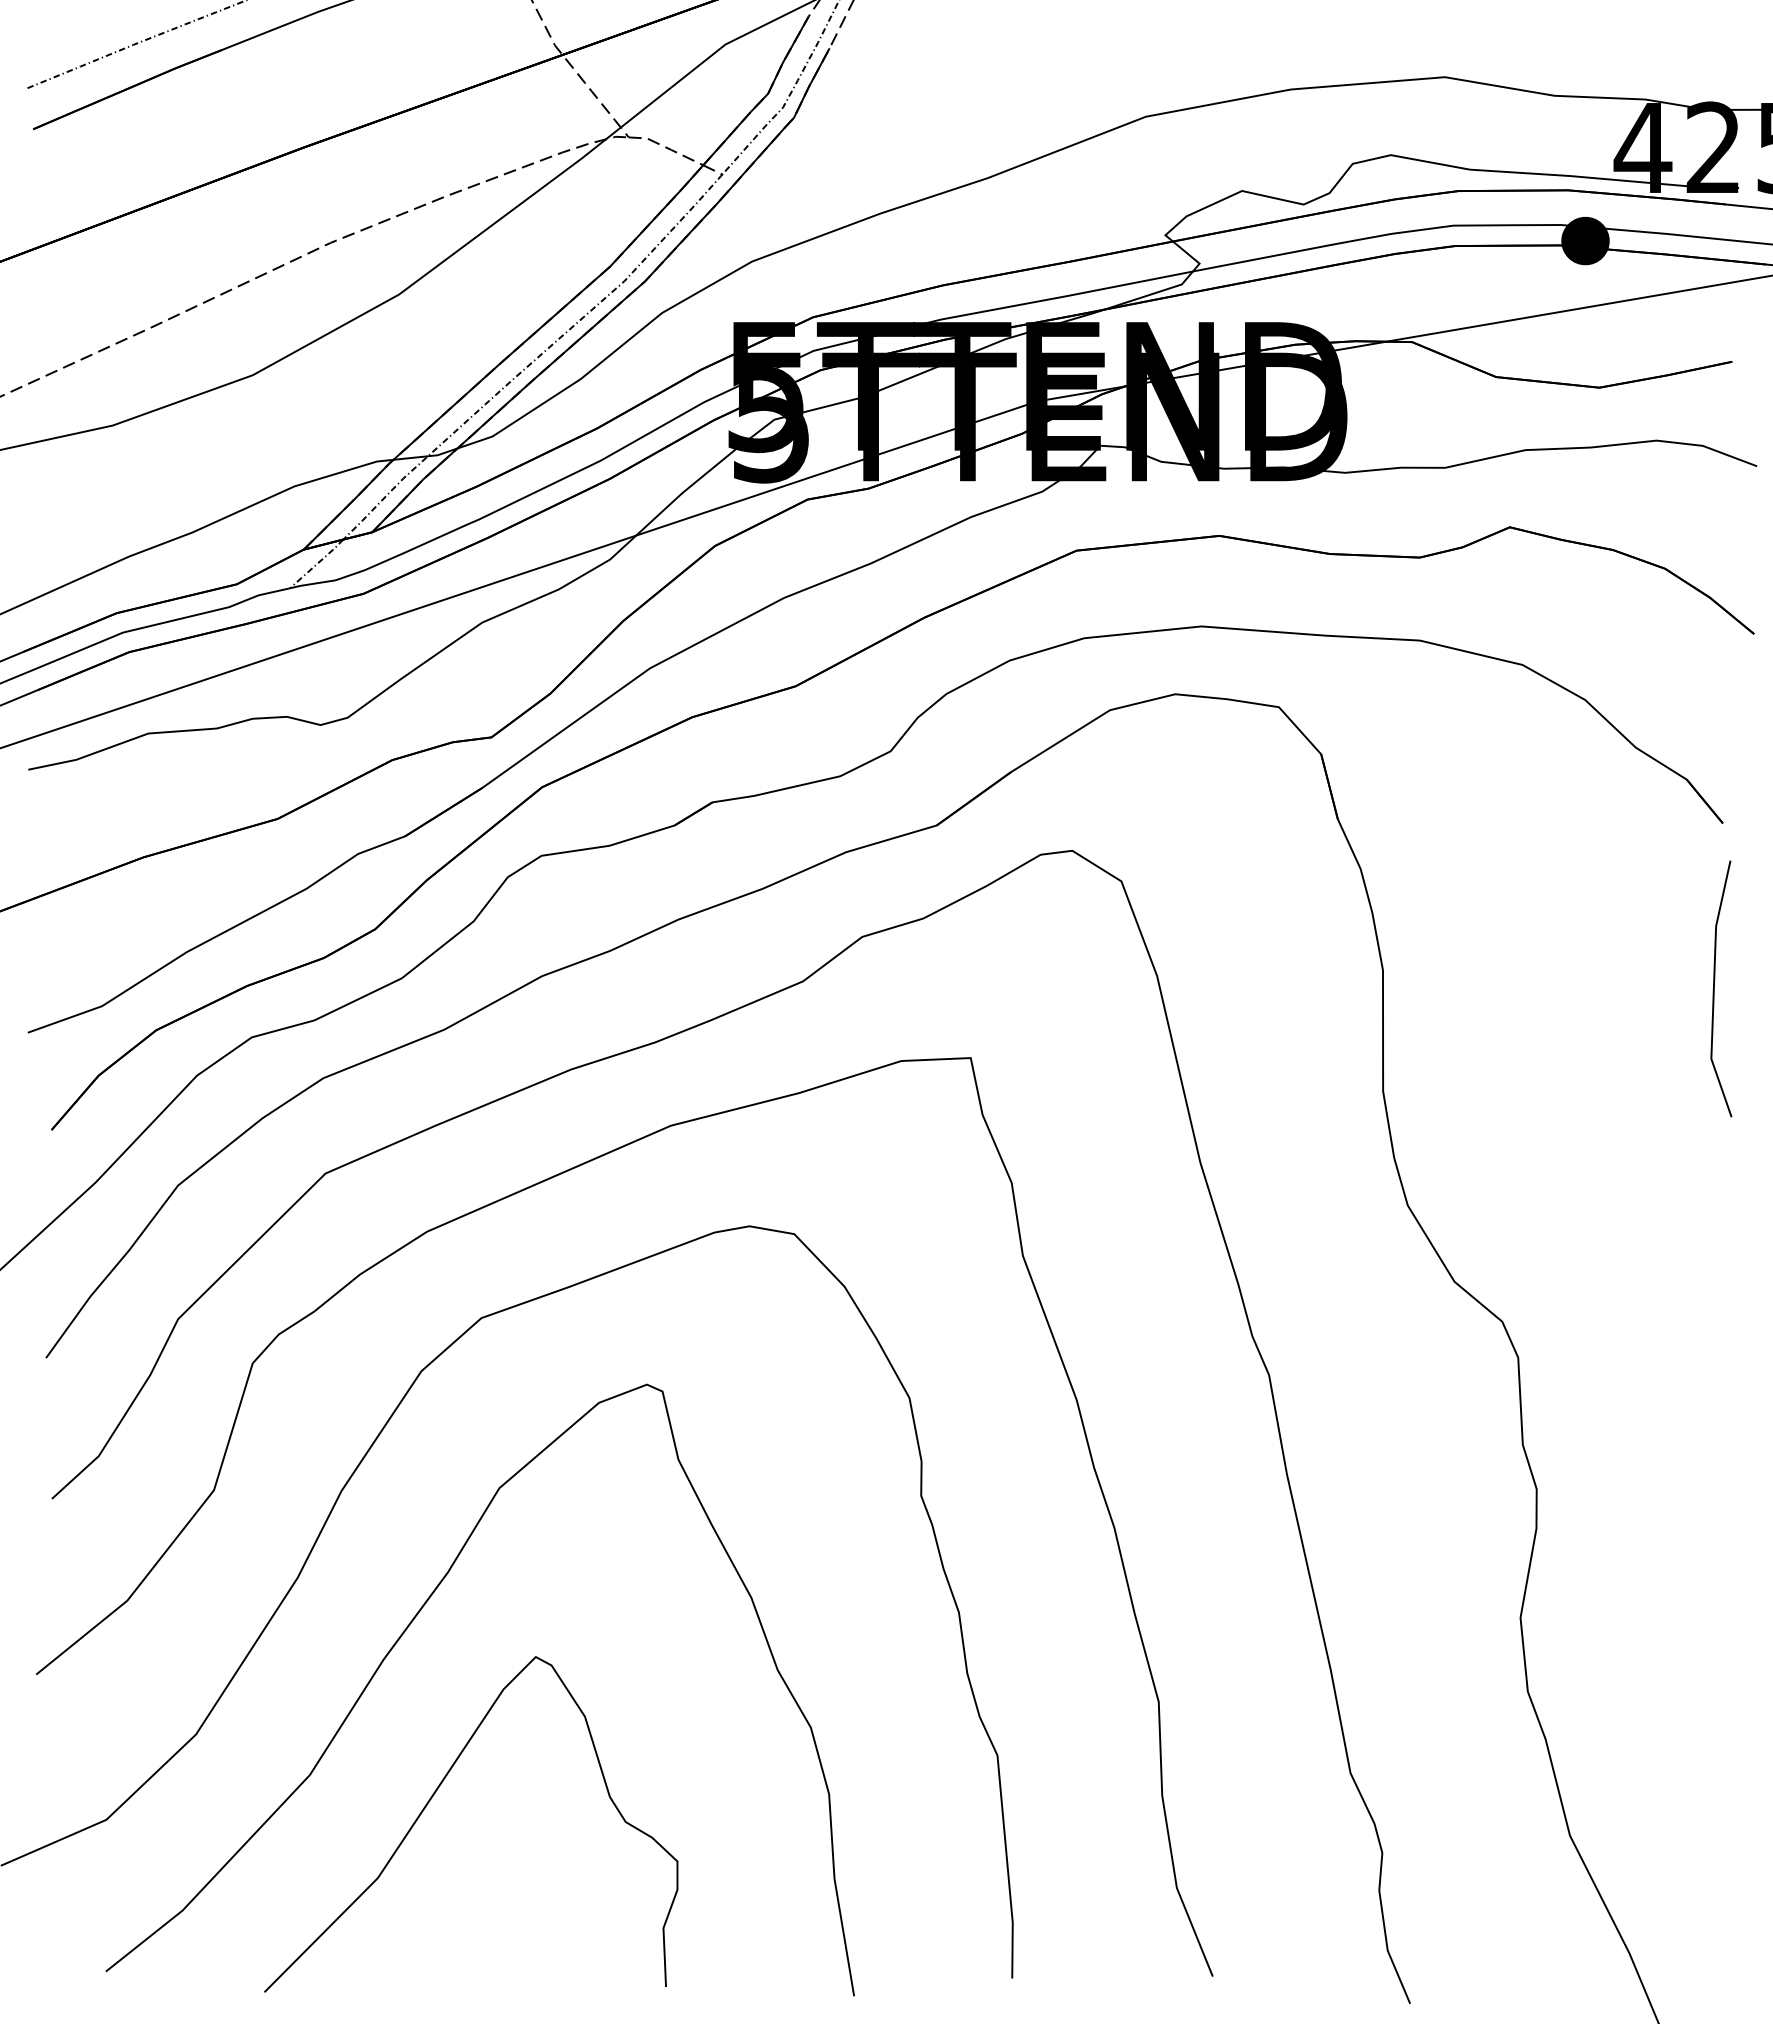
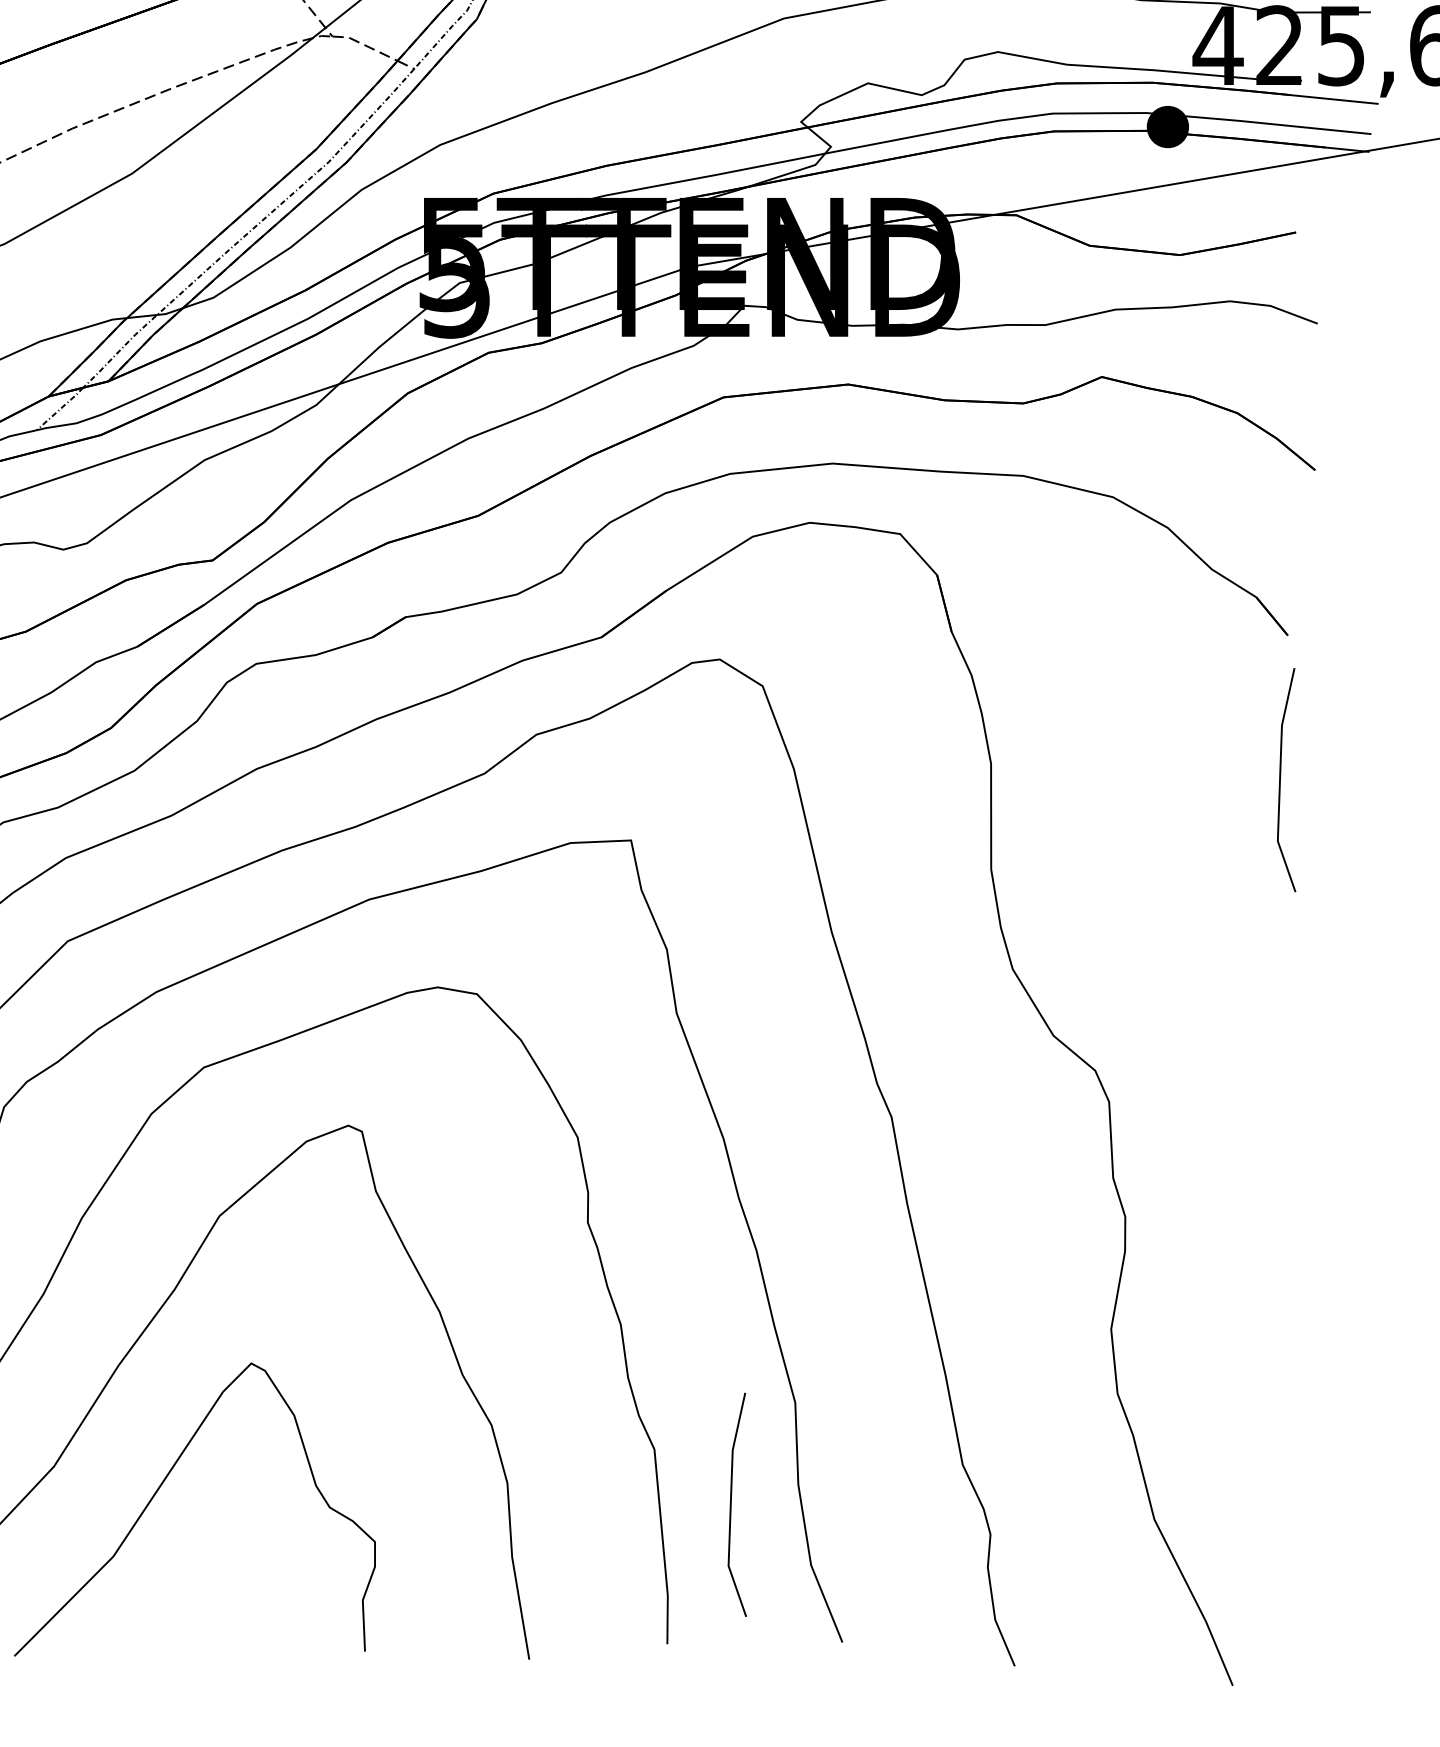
line: (1085, 1818) -> (731, 1504), added

